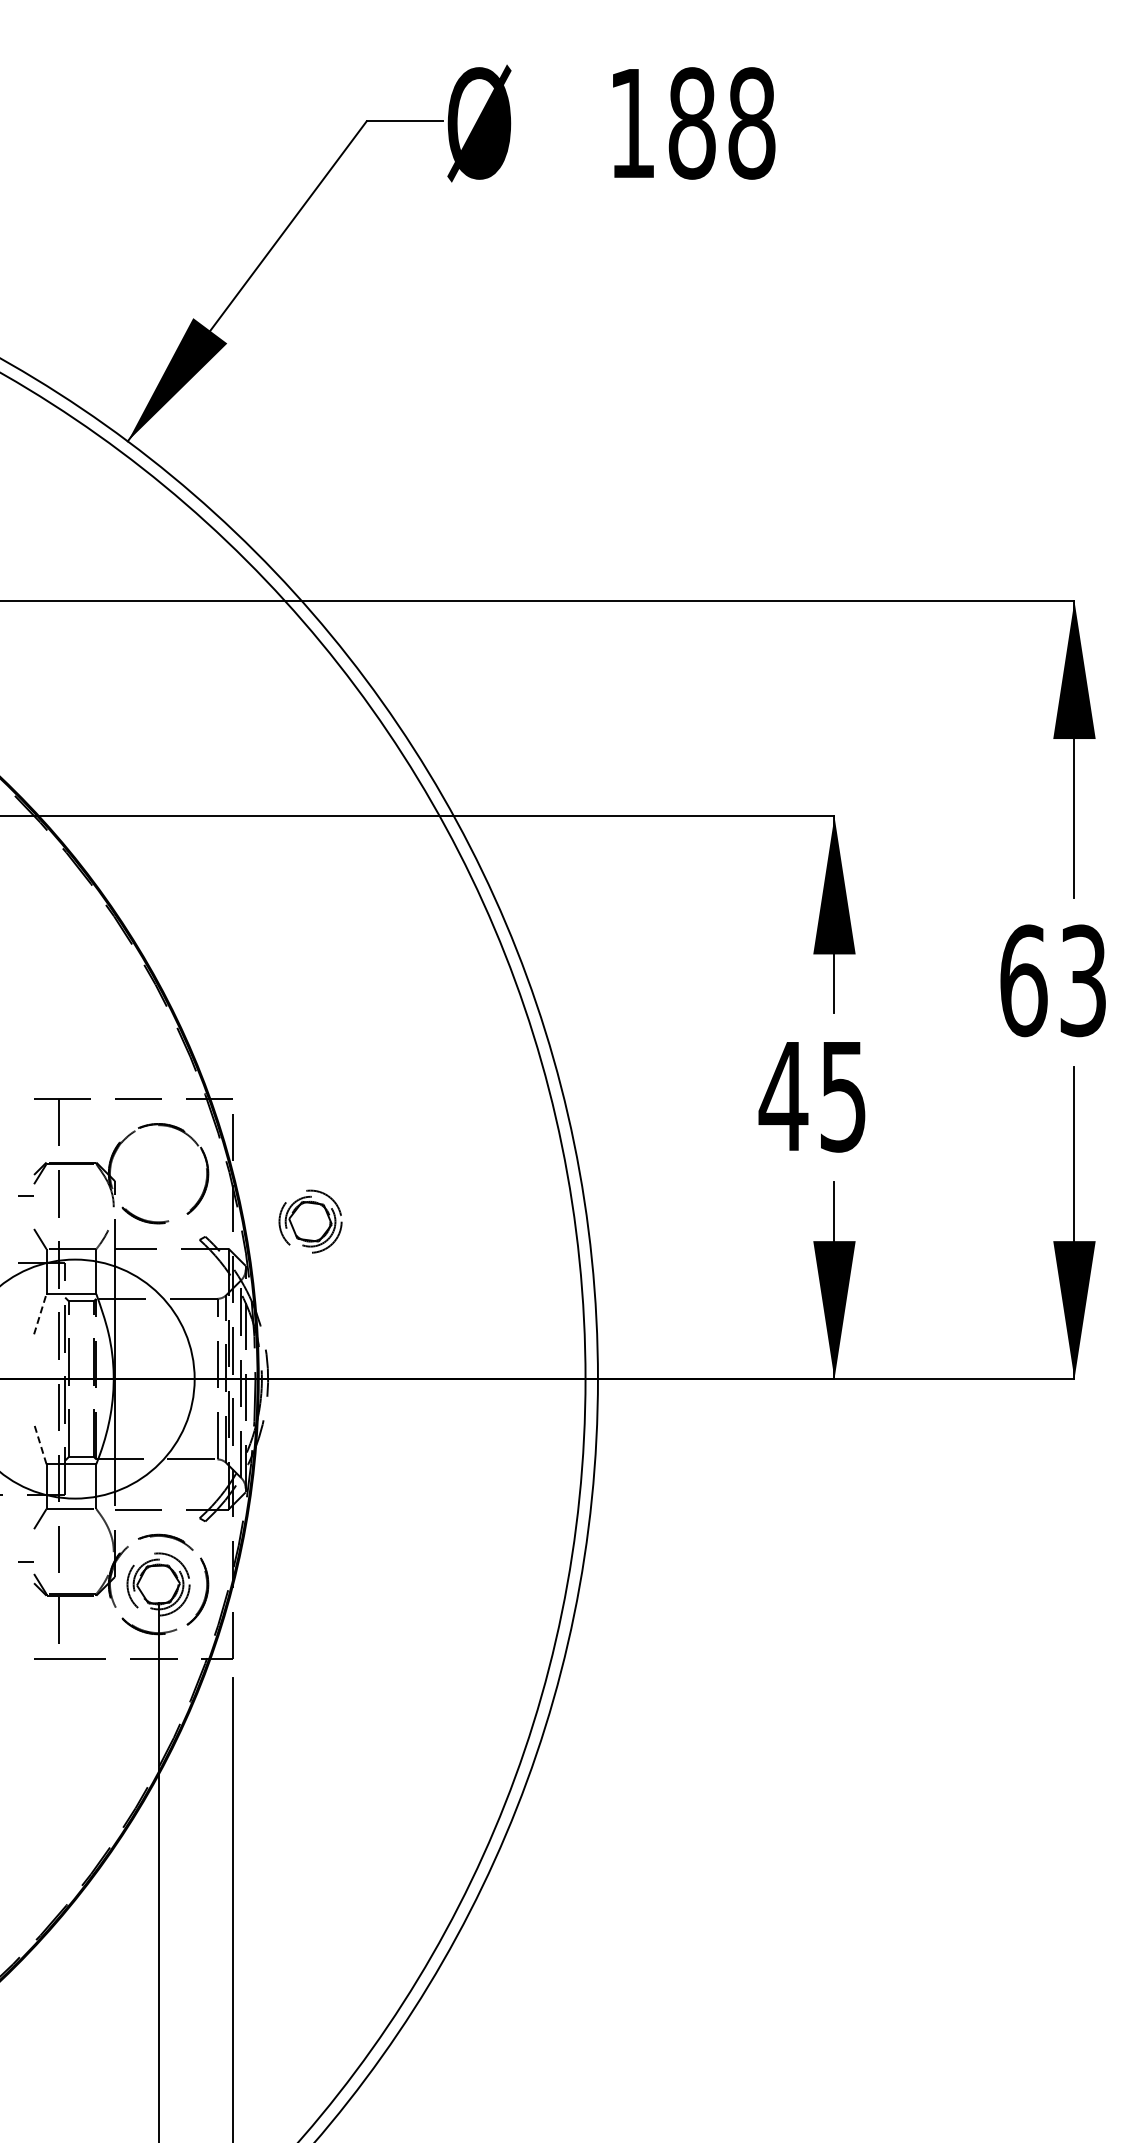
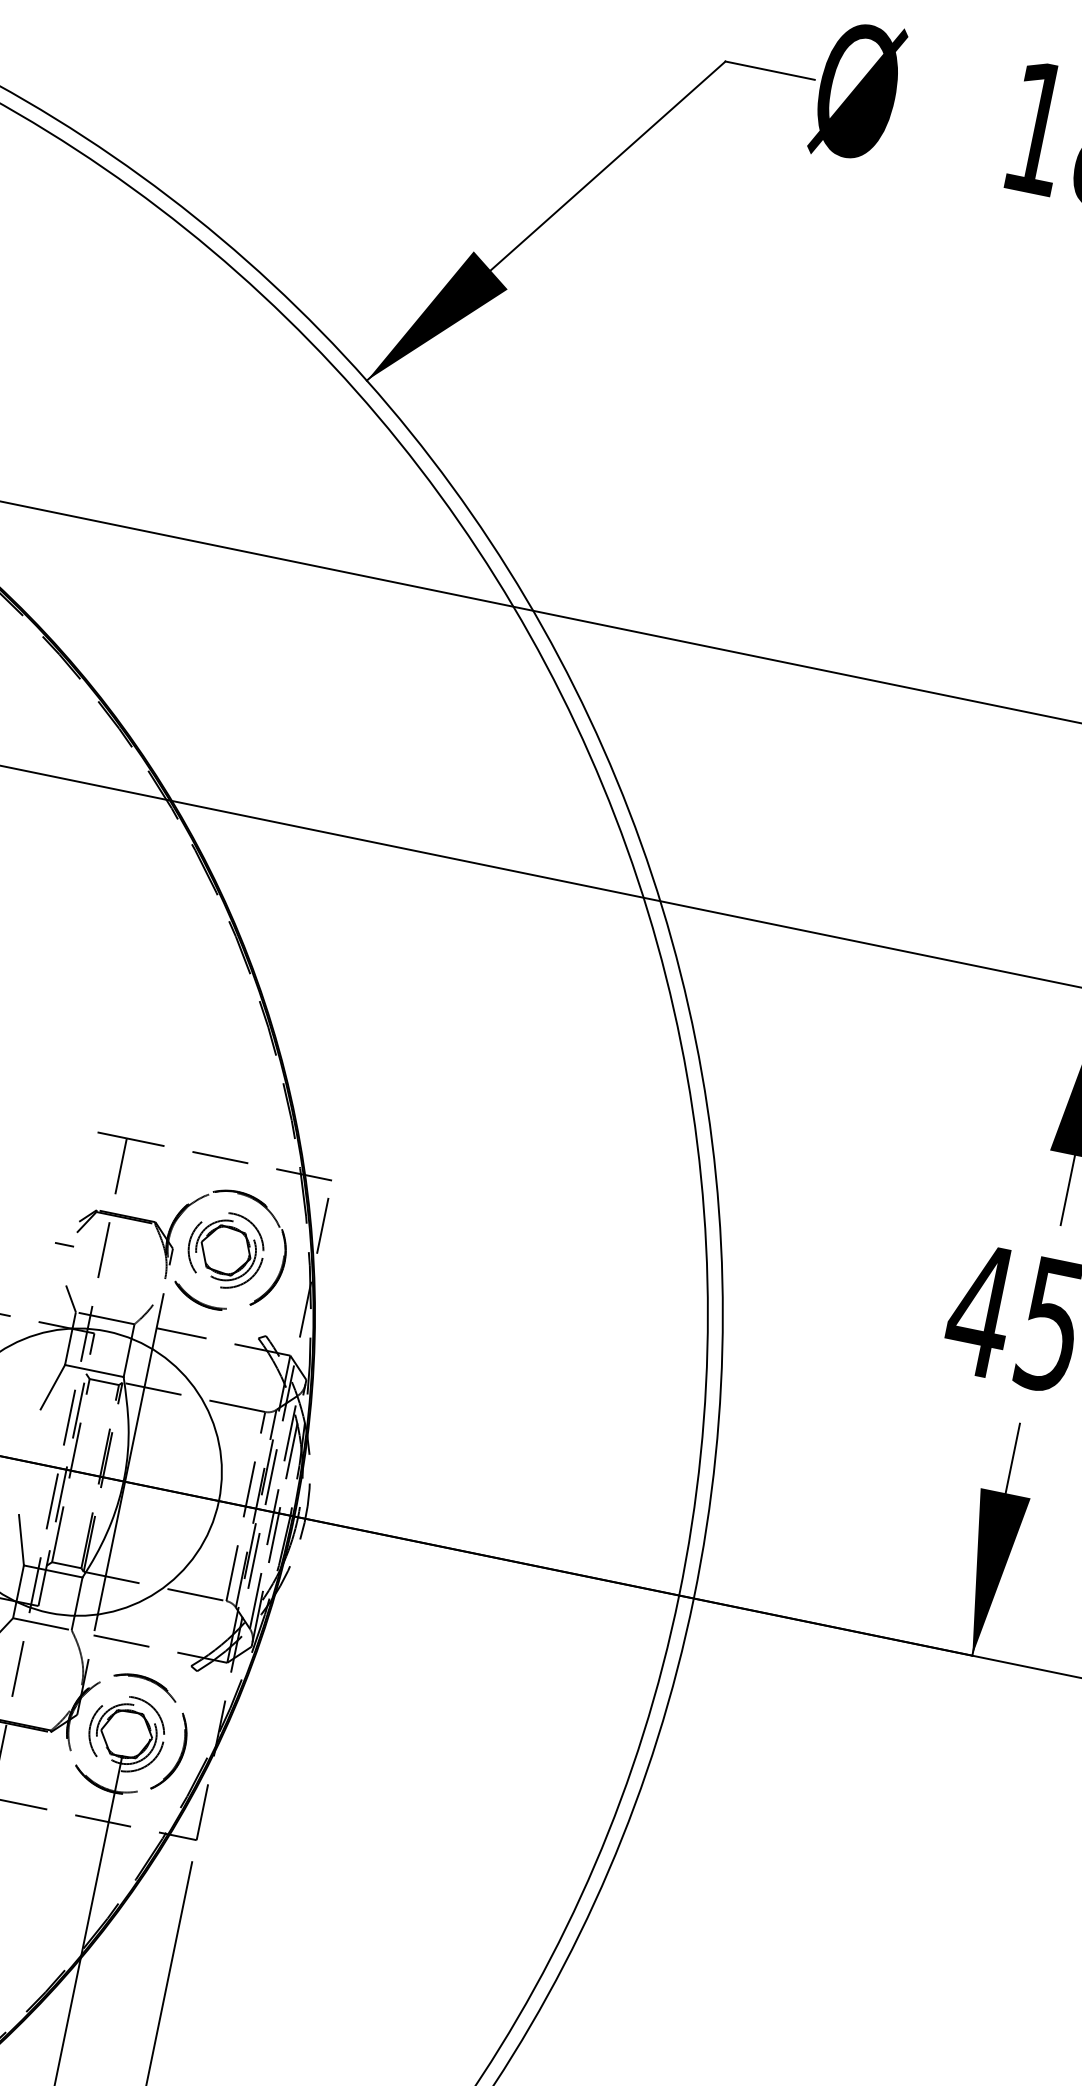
part: (310, 1221) -> (226, 1250), moved
line: (40, 1313) -> (53, 1386), dashed -> solid
line: (40, 1443) -> (21, 1539), dashed -> solid

